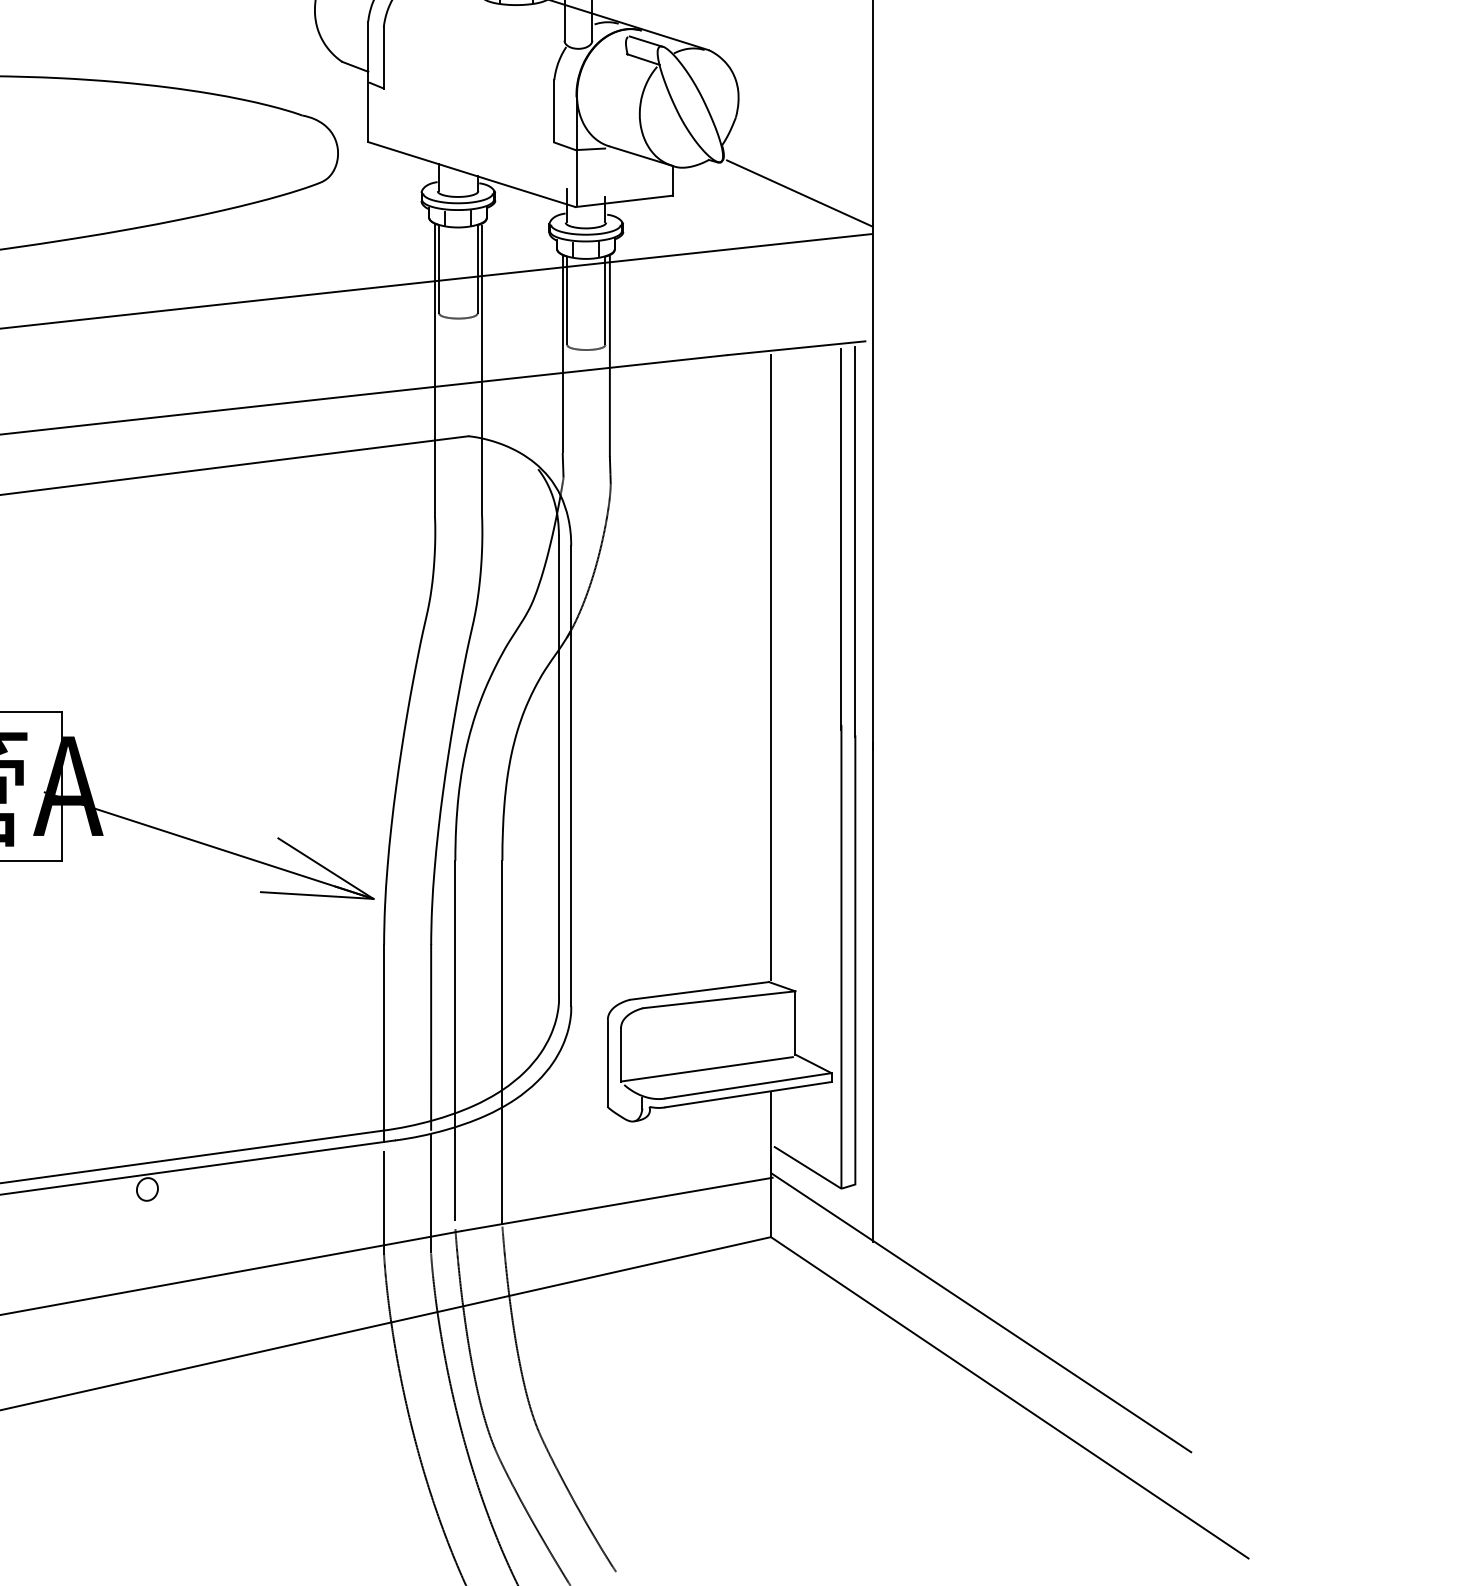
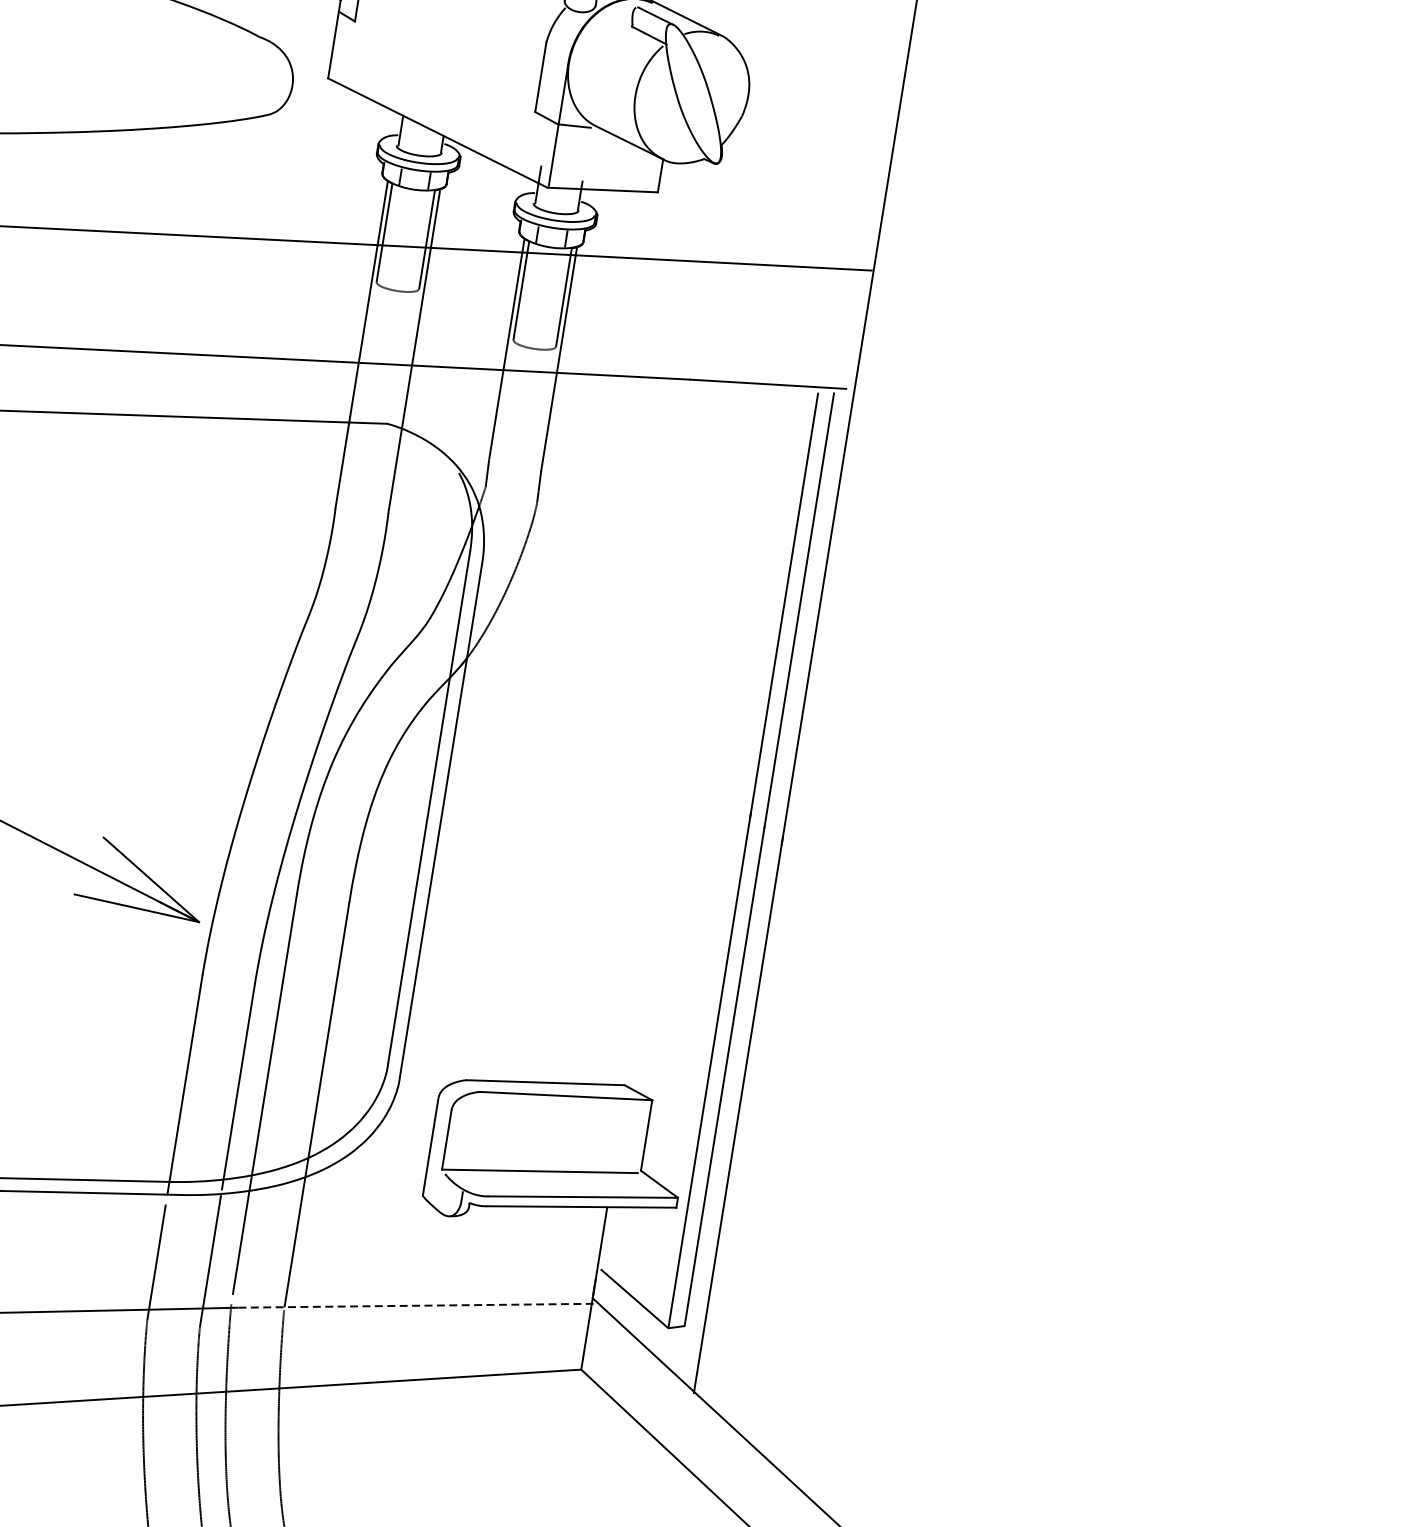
line: (799, 193) -> (799, 212), removed
line: (770, 667) -> (682, 735), removed
line: (617, 1204) -> (416, 1305), solid -> dashed

